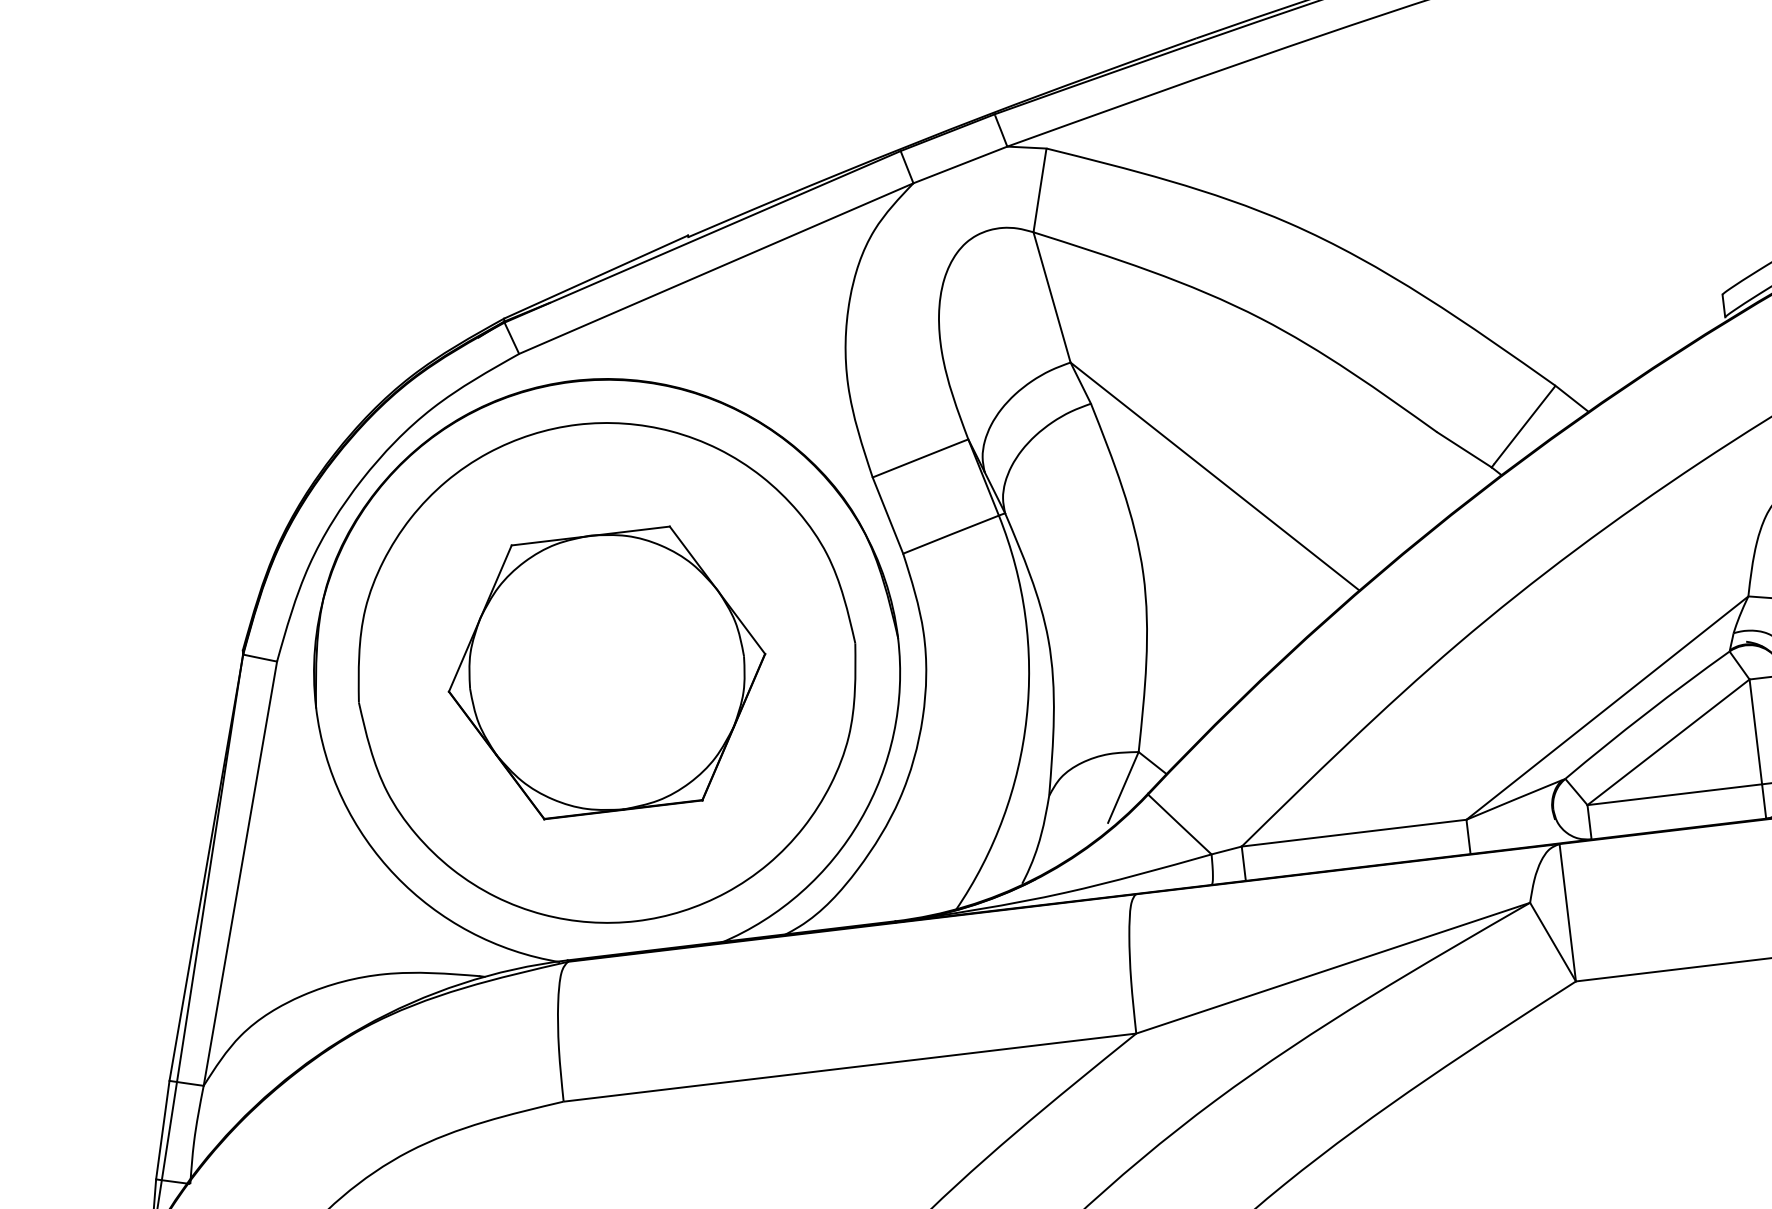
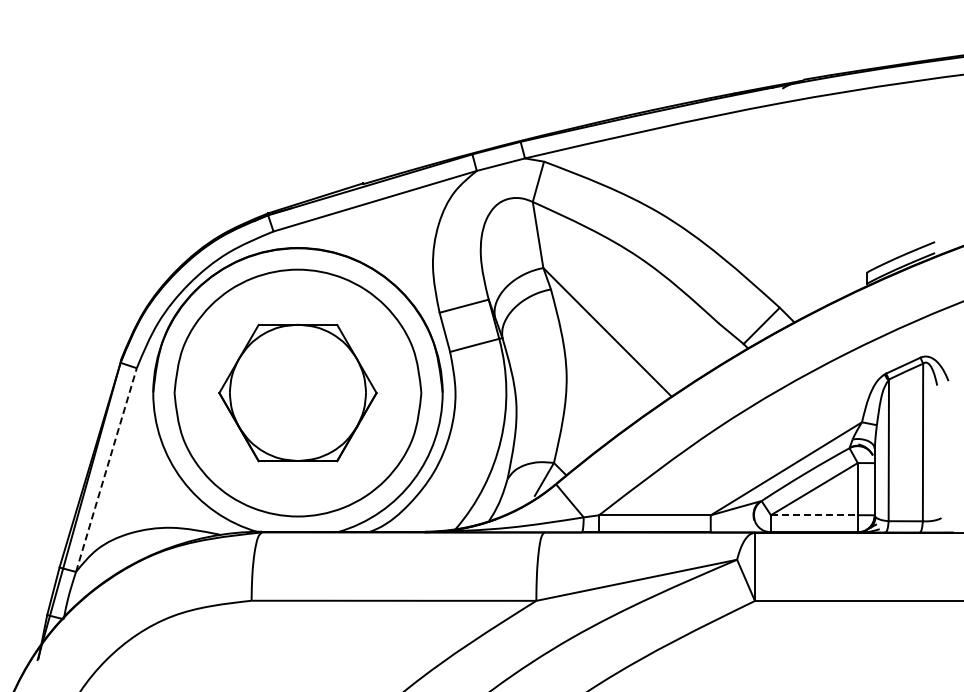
line: (1675, 795) -> (814, 515), solid -> dashed
line: (240, 872) -> (106, 469), solid -> dashed

